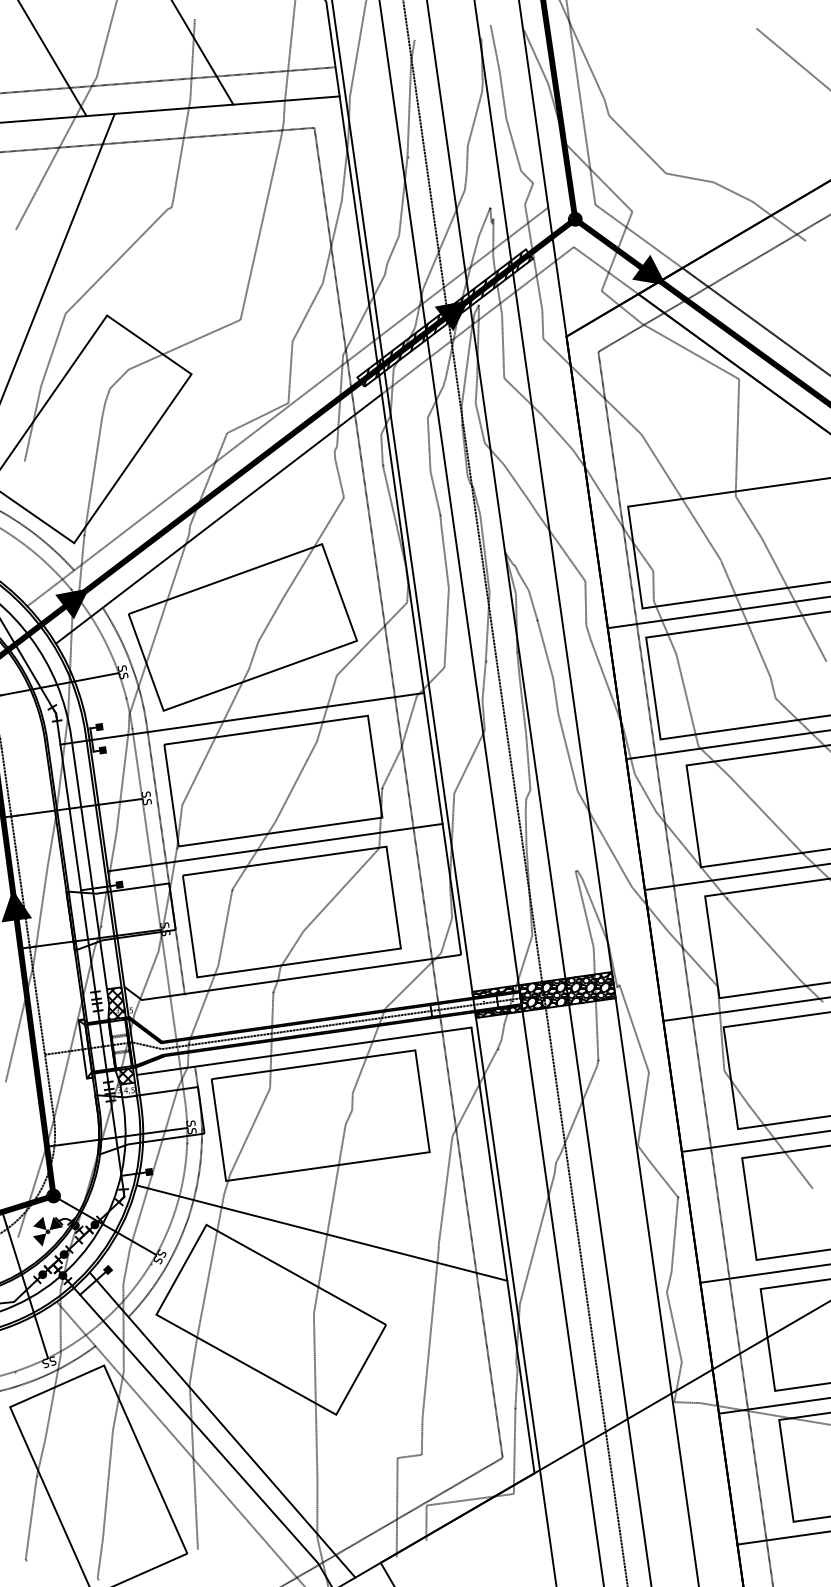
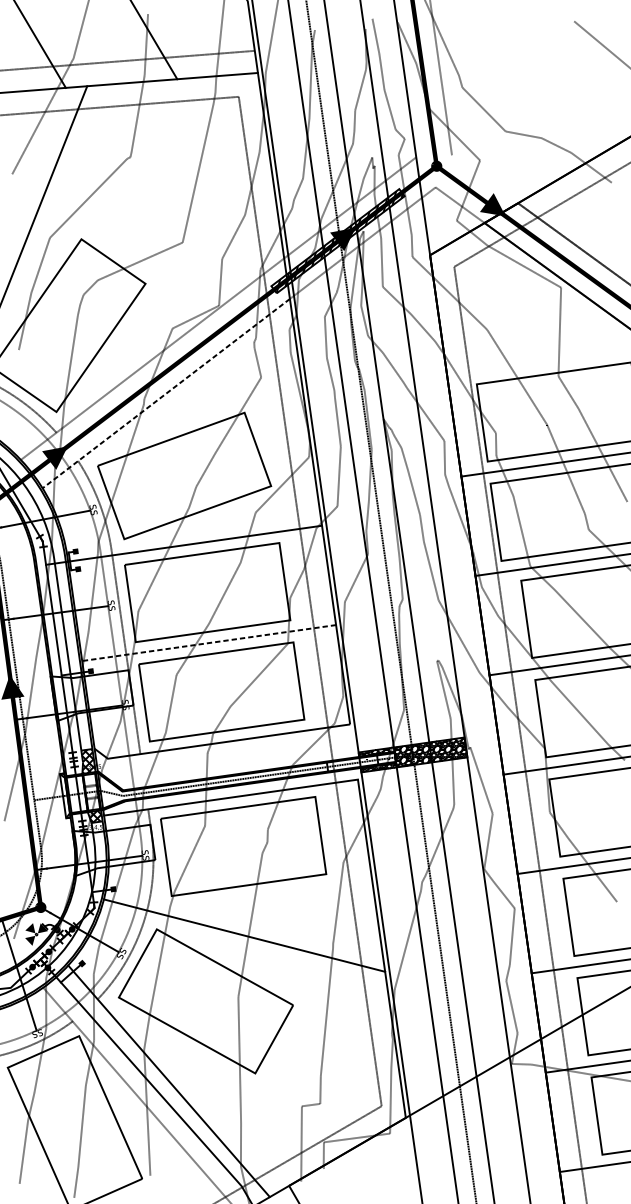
line: (638, 236) -> (484, 179), removed
line: (218, 519) -> (165, 394), solid -> dashed
line: (275, 847) -> (209, 642), solid -> dashed

